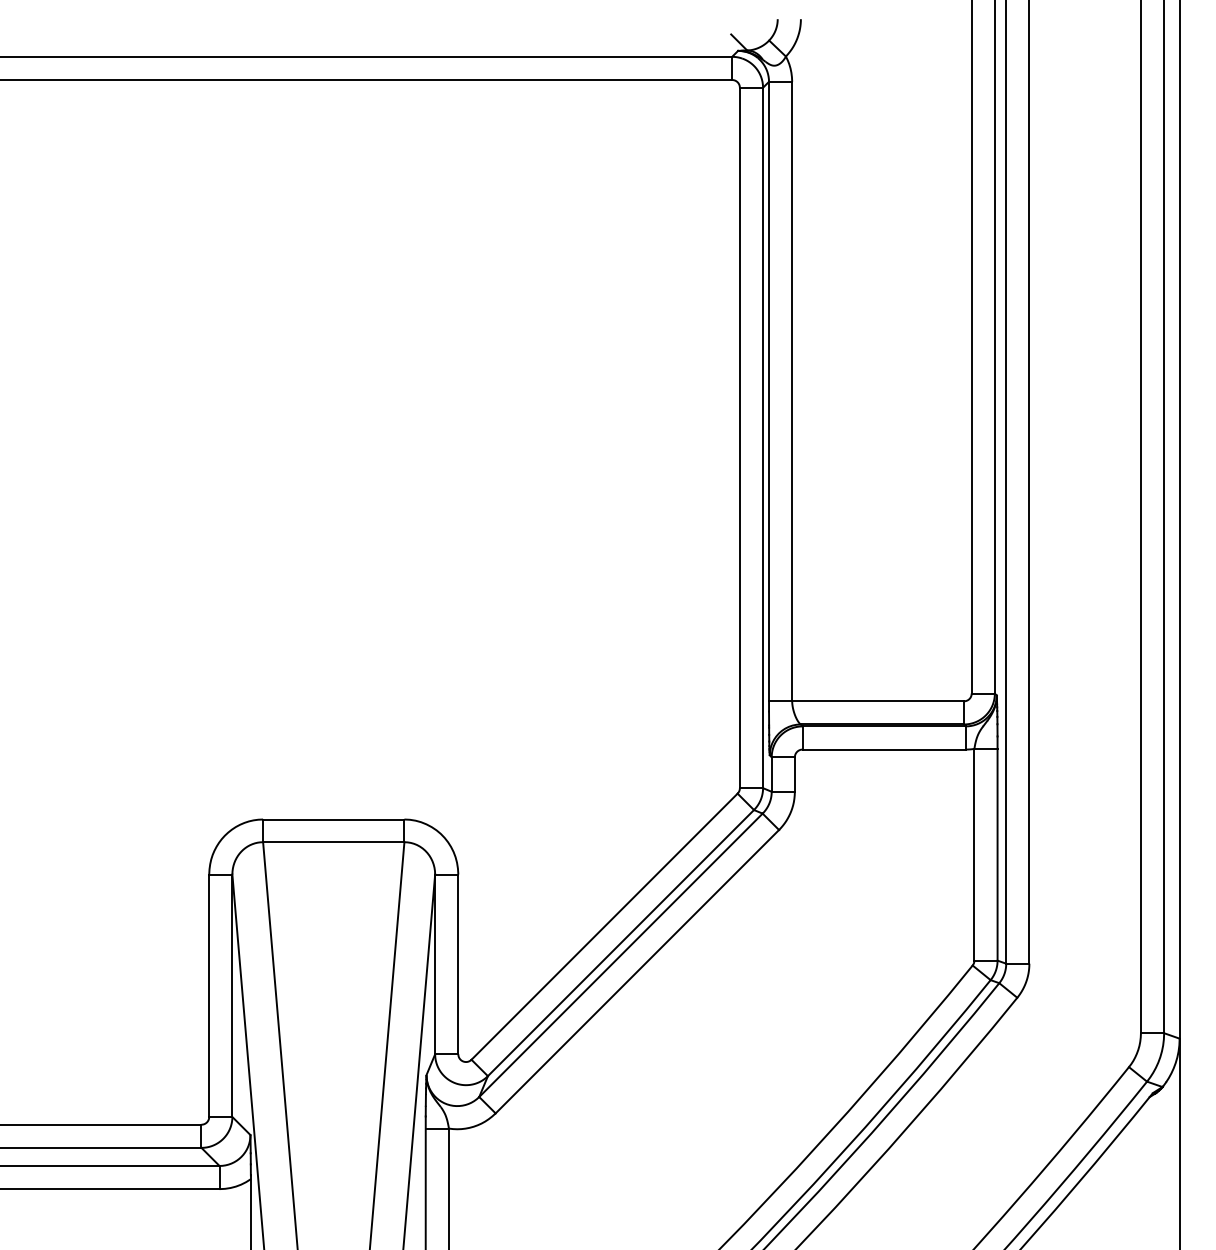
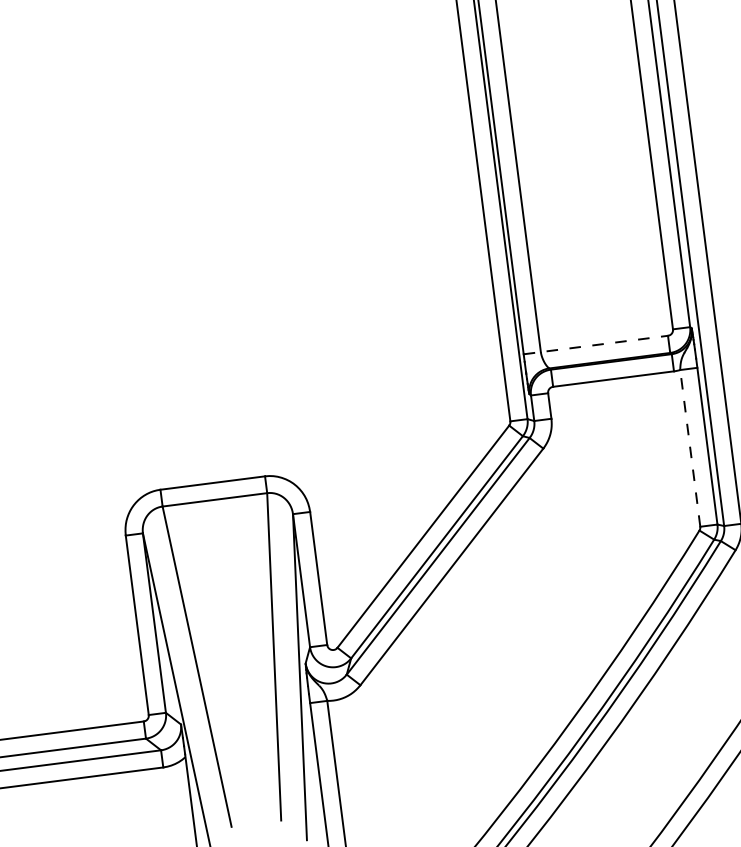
line: (867, 701) -> (596, 345), solid -> dashed
line: (974, 854) -> (690, 448), solid -> dashed

